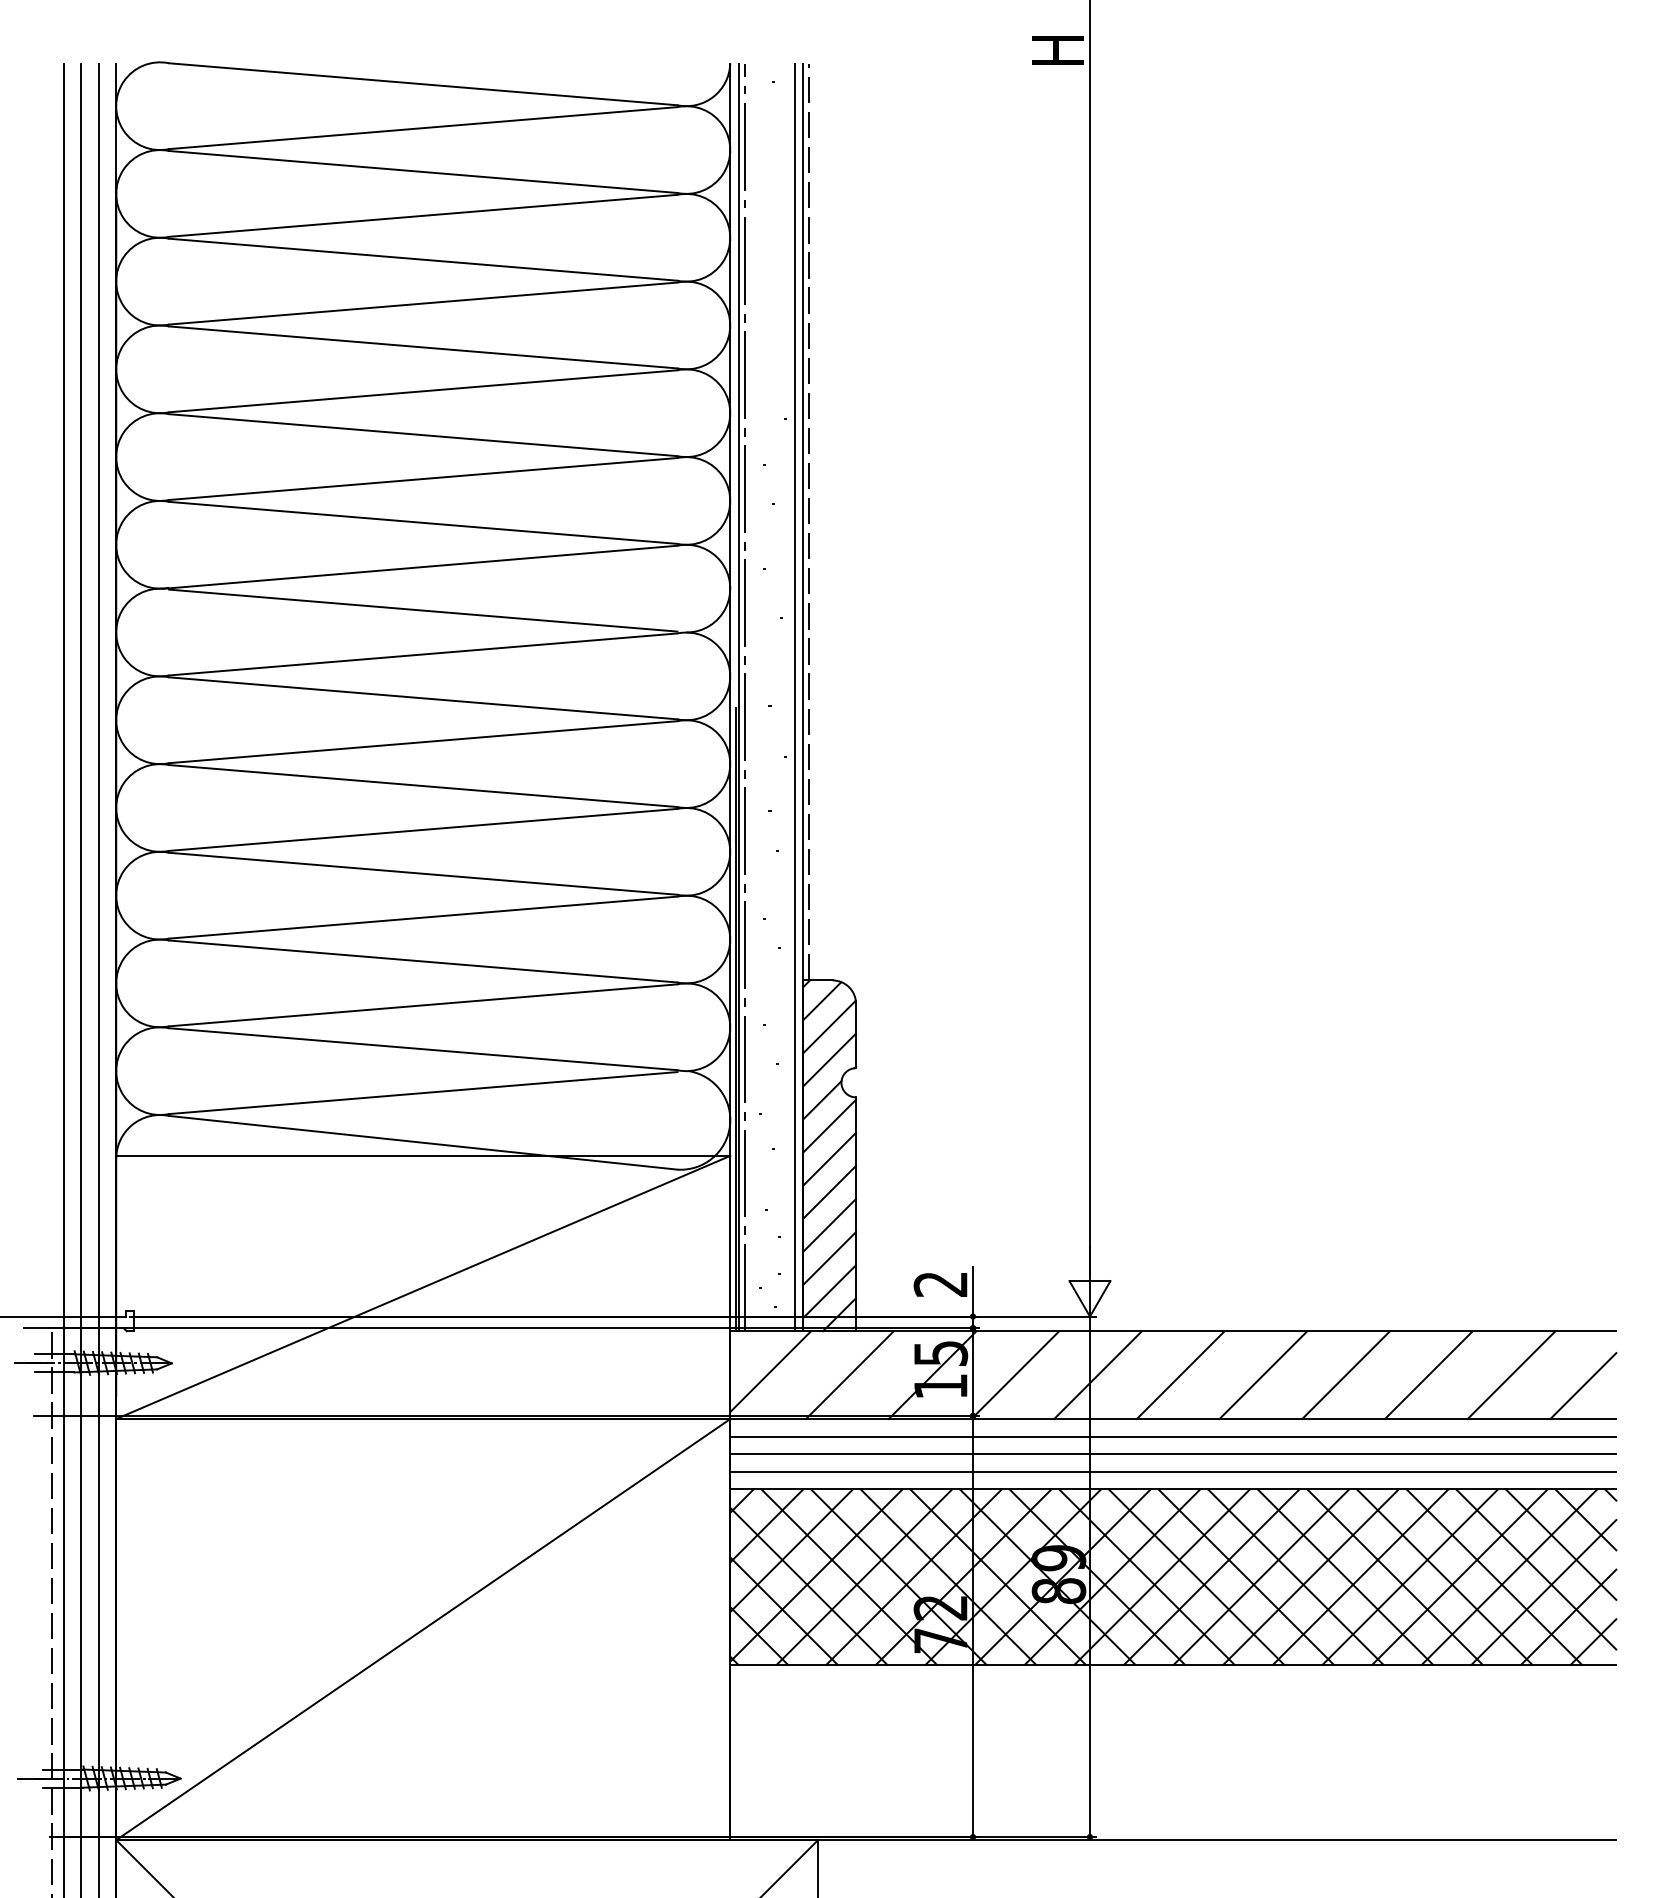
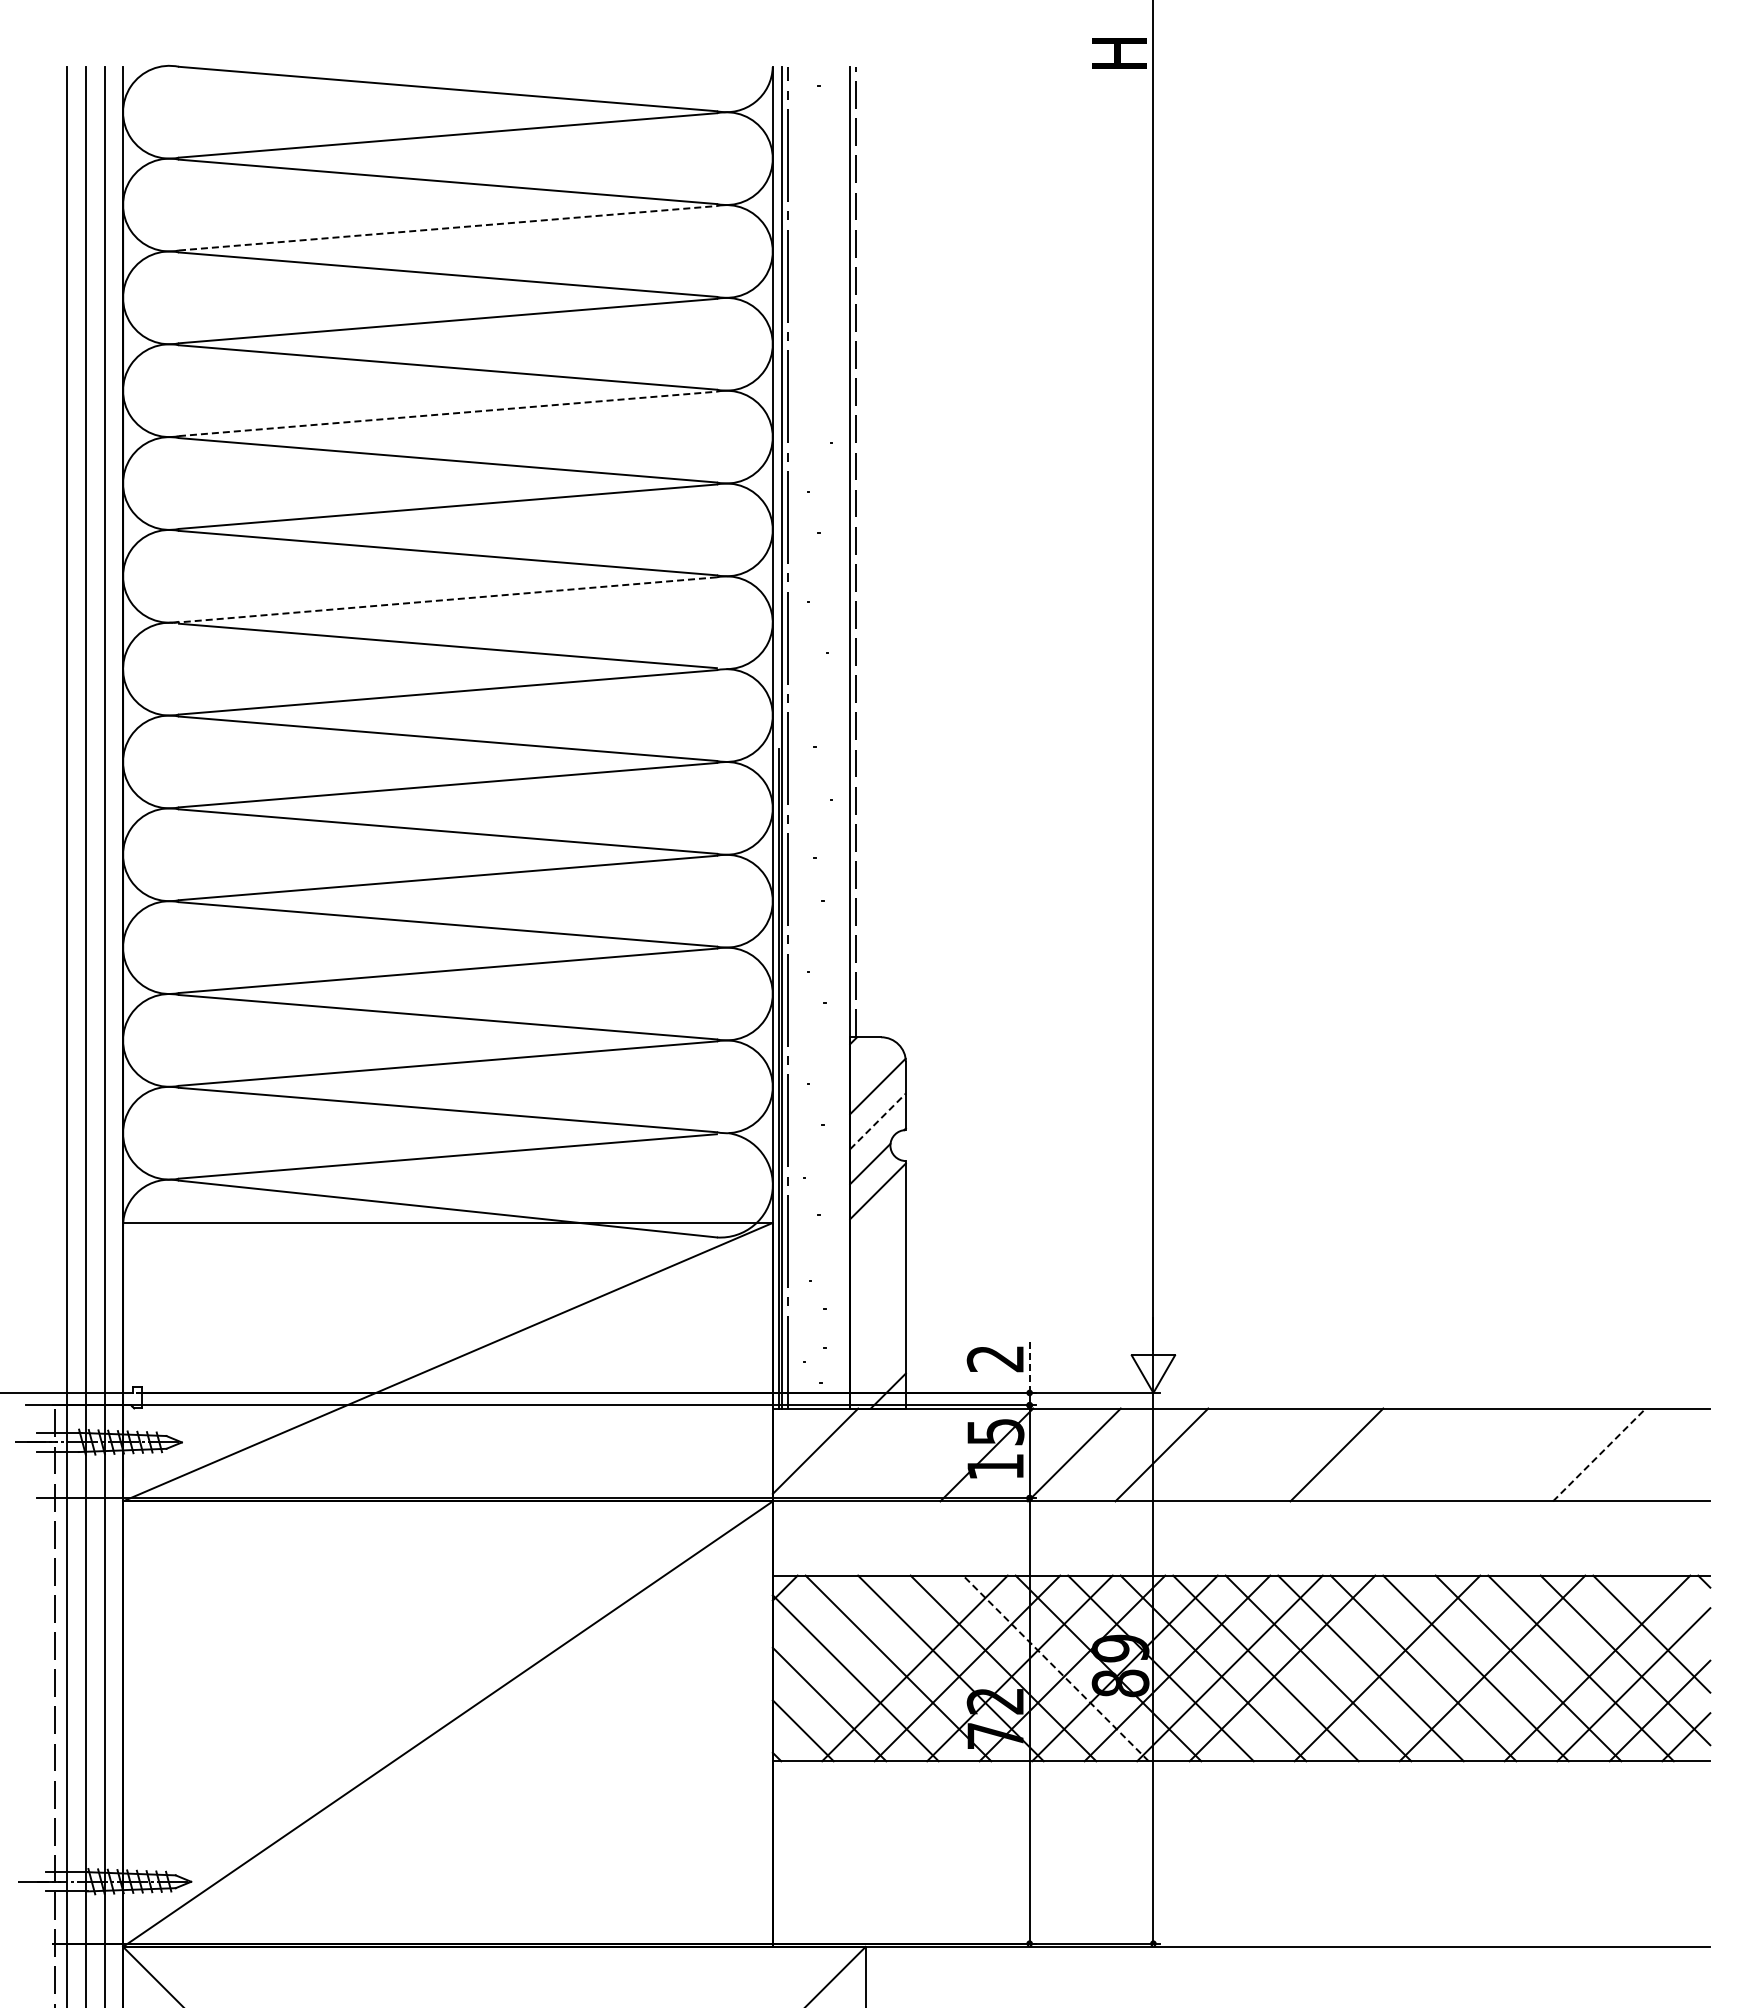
line: (422, 216) -> (447, 228), solid -> dashed
line: (422, 390) -> (447, 413), solid -> dashed
line: (420, 567) -> (445, 600), solid -> dashed
line: (794, 697) -> (840, 737), removed
line: (822, 1001) -> (870, 1059), removed
line: (830, 1060) -> (878, 1121), solid -> dashed
line: (829, 1159) -> (877, 1226), removed
line: (829, 1192) -> (877, 1261), removed
line: (829, 1225) -> (877, 1296), removed
line: (829, 1258) -> (877, 1331), removed
line: (829, 1291) -> (877, 1366), removed
line: (972, 1291) -> (1029, 1366), solid -> dashed
line: (849, 1374) -> (898, 1454), removed
line: (1179, 1374) -> (1248, 1454), removed
line: (1345, 1374) -> (1423, 1454), removed
line: (1428, 1374) -> (1511, 1454), removed
line: (1511, 1374) -> (1599, 1454), solid -> dashed
line: (1583, 1386) -> (1675, 1466), removed
line: (1173, 1436) -> (1241, 1519), removed
line: (1173, 1454) -> (1241, 1538), removed
line: (1173, 1472) -> (1241, 1557), removed
line: (1585, 1519) -> (1677, 1607), removed
line: (766, 1525) -> (811, 1614), removed
line: (791, 1550) -> (837, 1640), removed
line: (815, 1575) -> (863, 1666), removed
line: (997, 1577) -> (1055, 1668), solid -> dashed
line: (1261, 1577) -> (1334, 1668), removed
line: (1360, 1577) -> (1439, 1668), removed
line: (1459, 1577) -> (1544, 1668), removed

